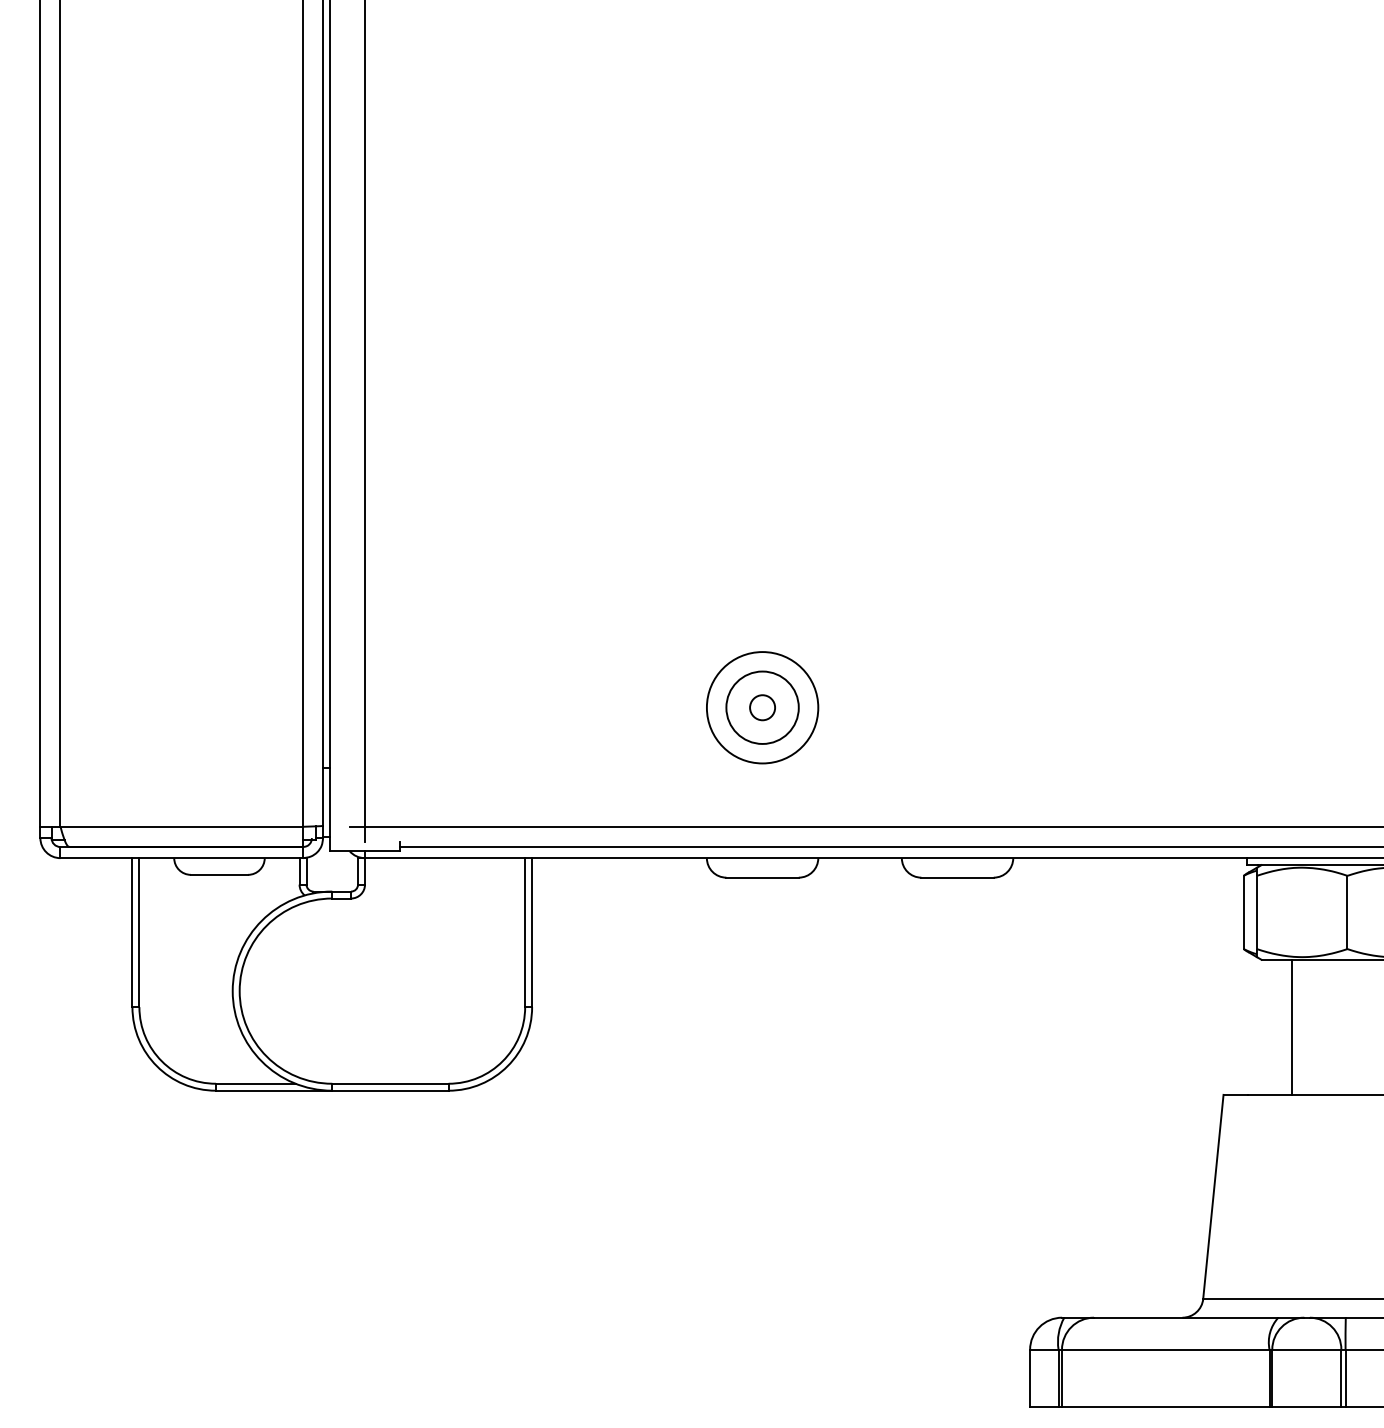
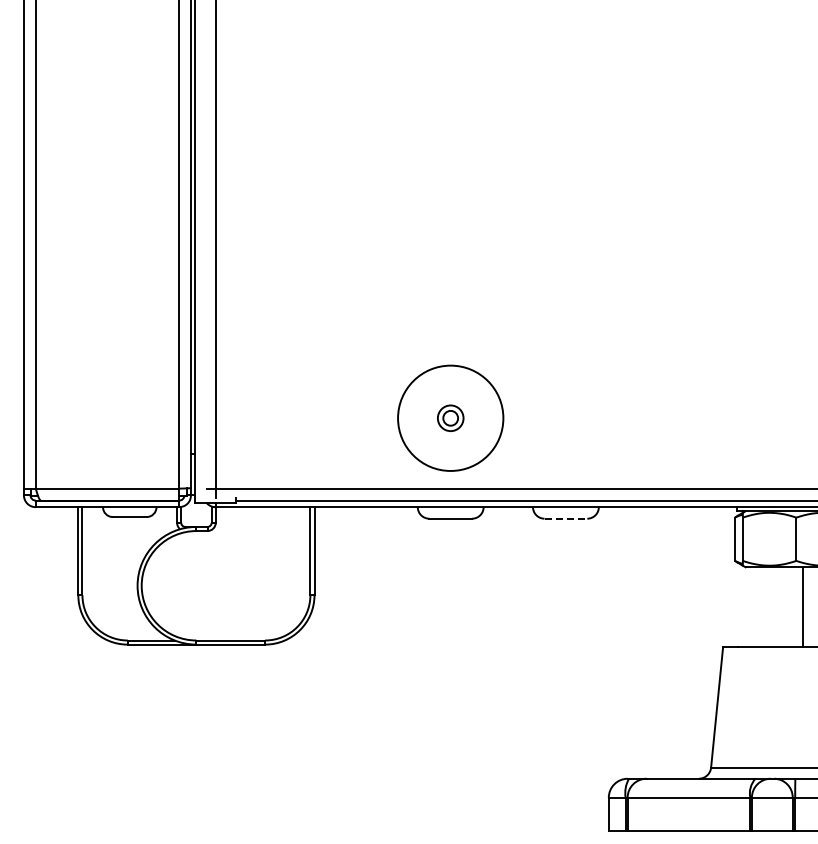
circle: (762, 706) -> (450, 417), size x0.6
circle: (762, 708) -> (450, 418), size x1.6
line: (958, 877) -> (566, 518), solid -> dashed
line: (1291, 1027) -> (803, 607), moved

